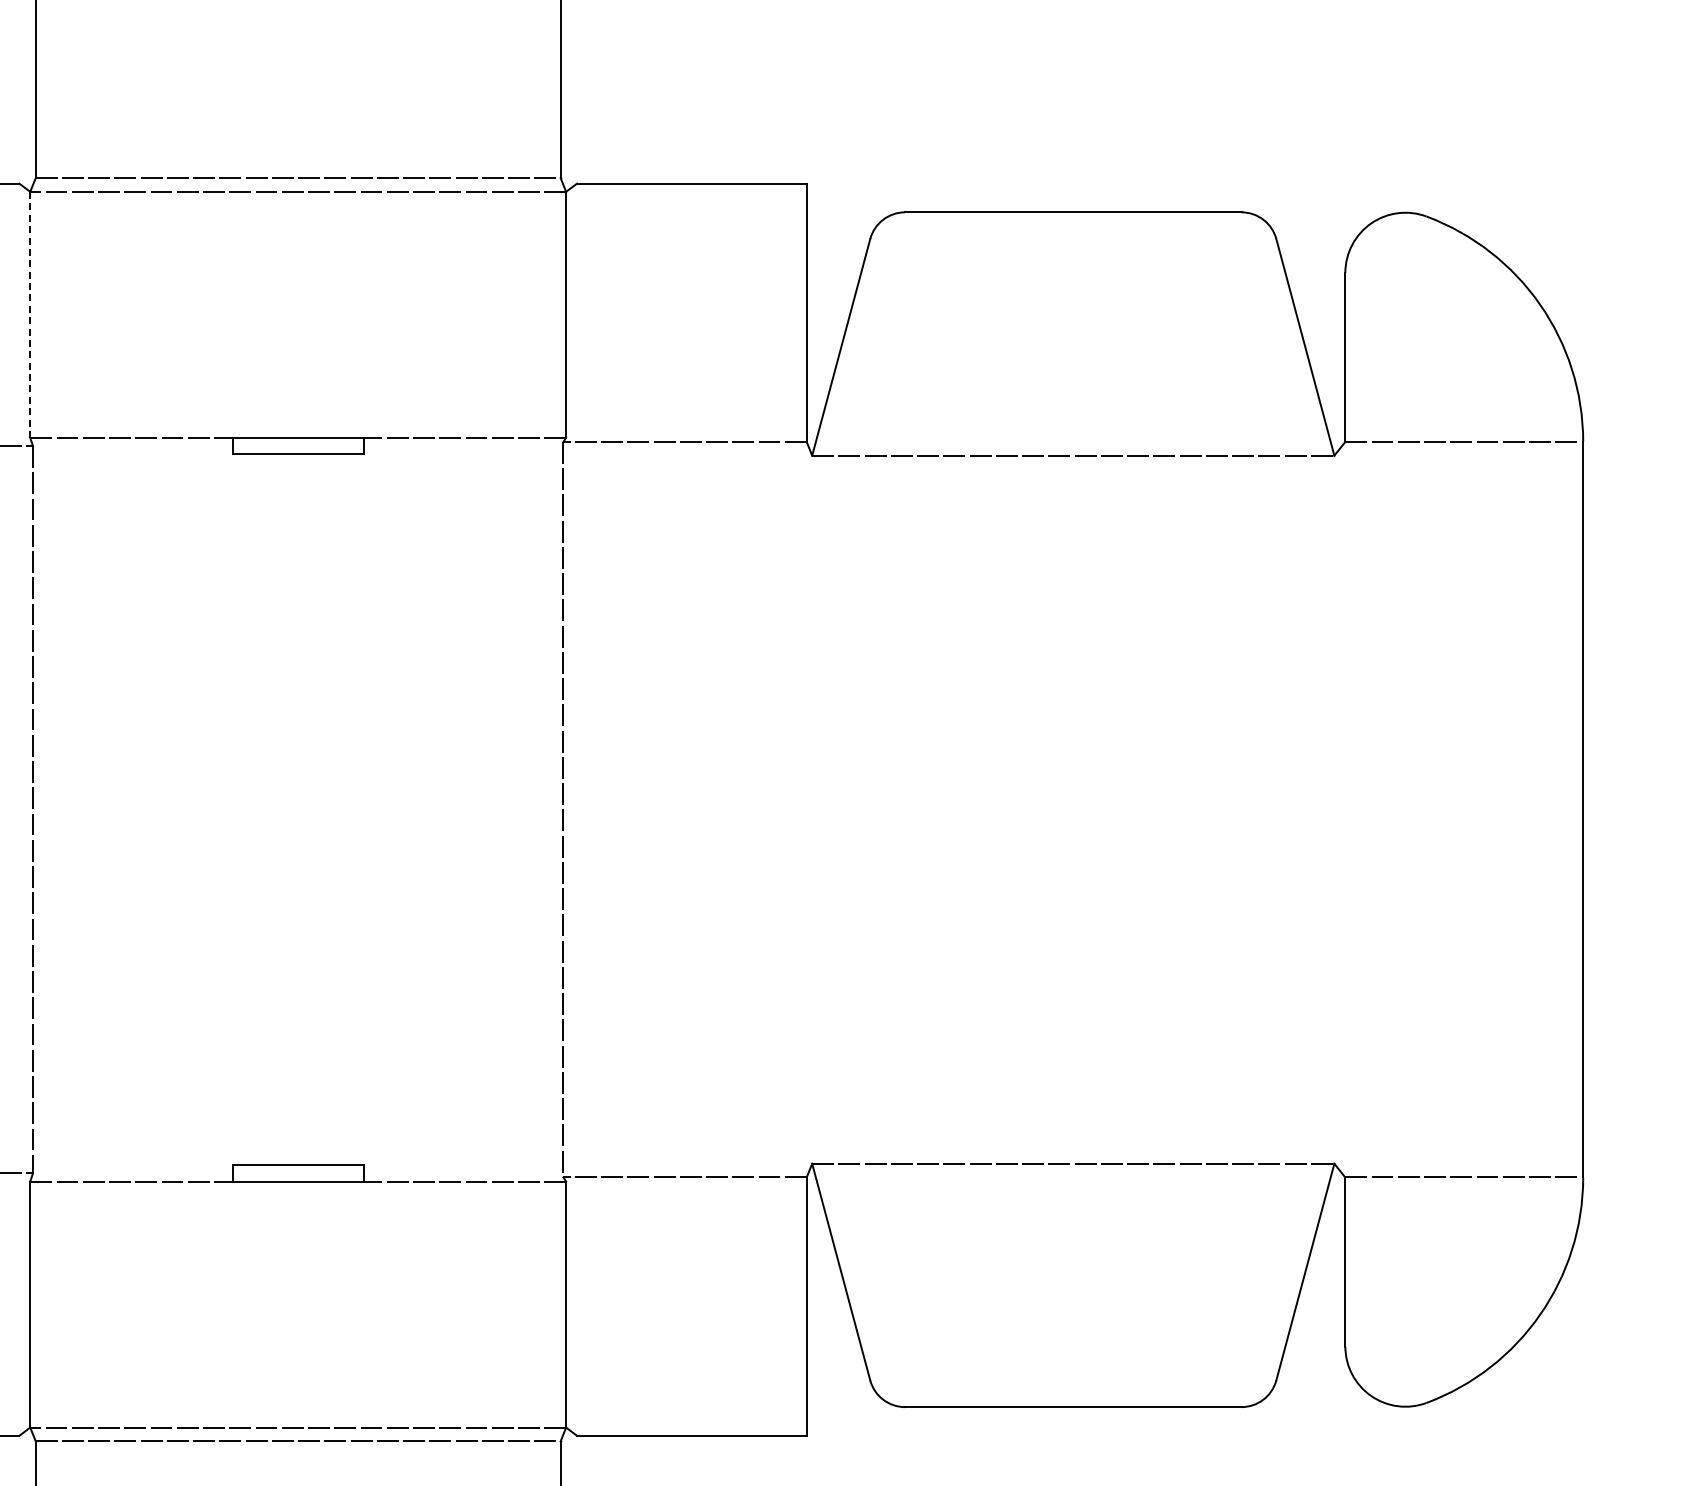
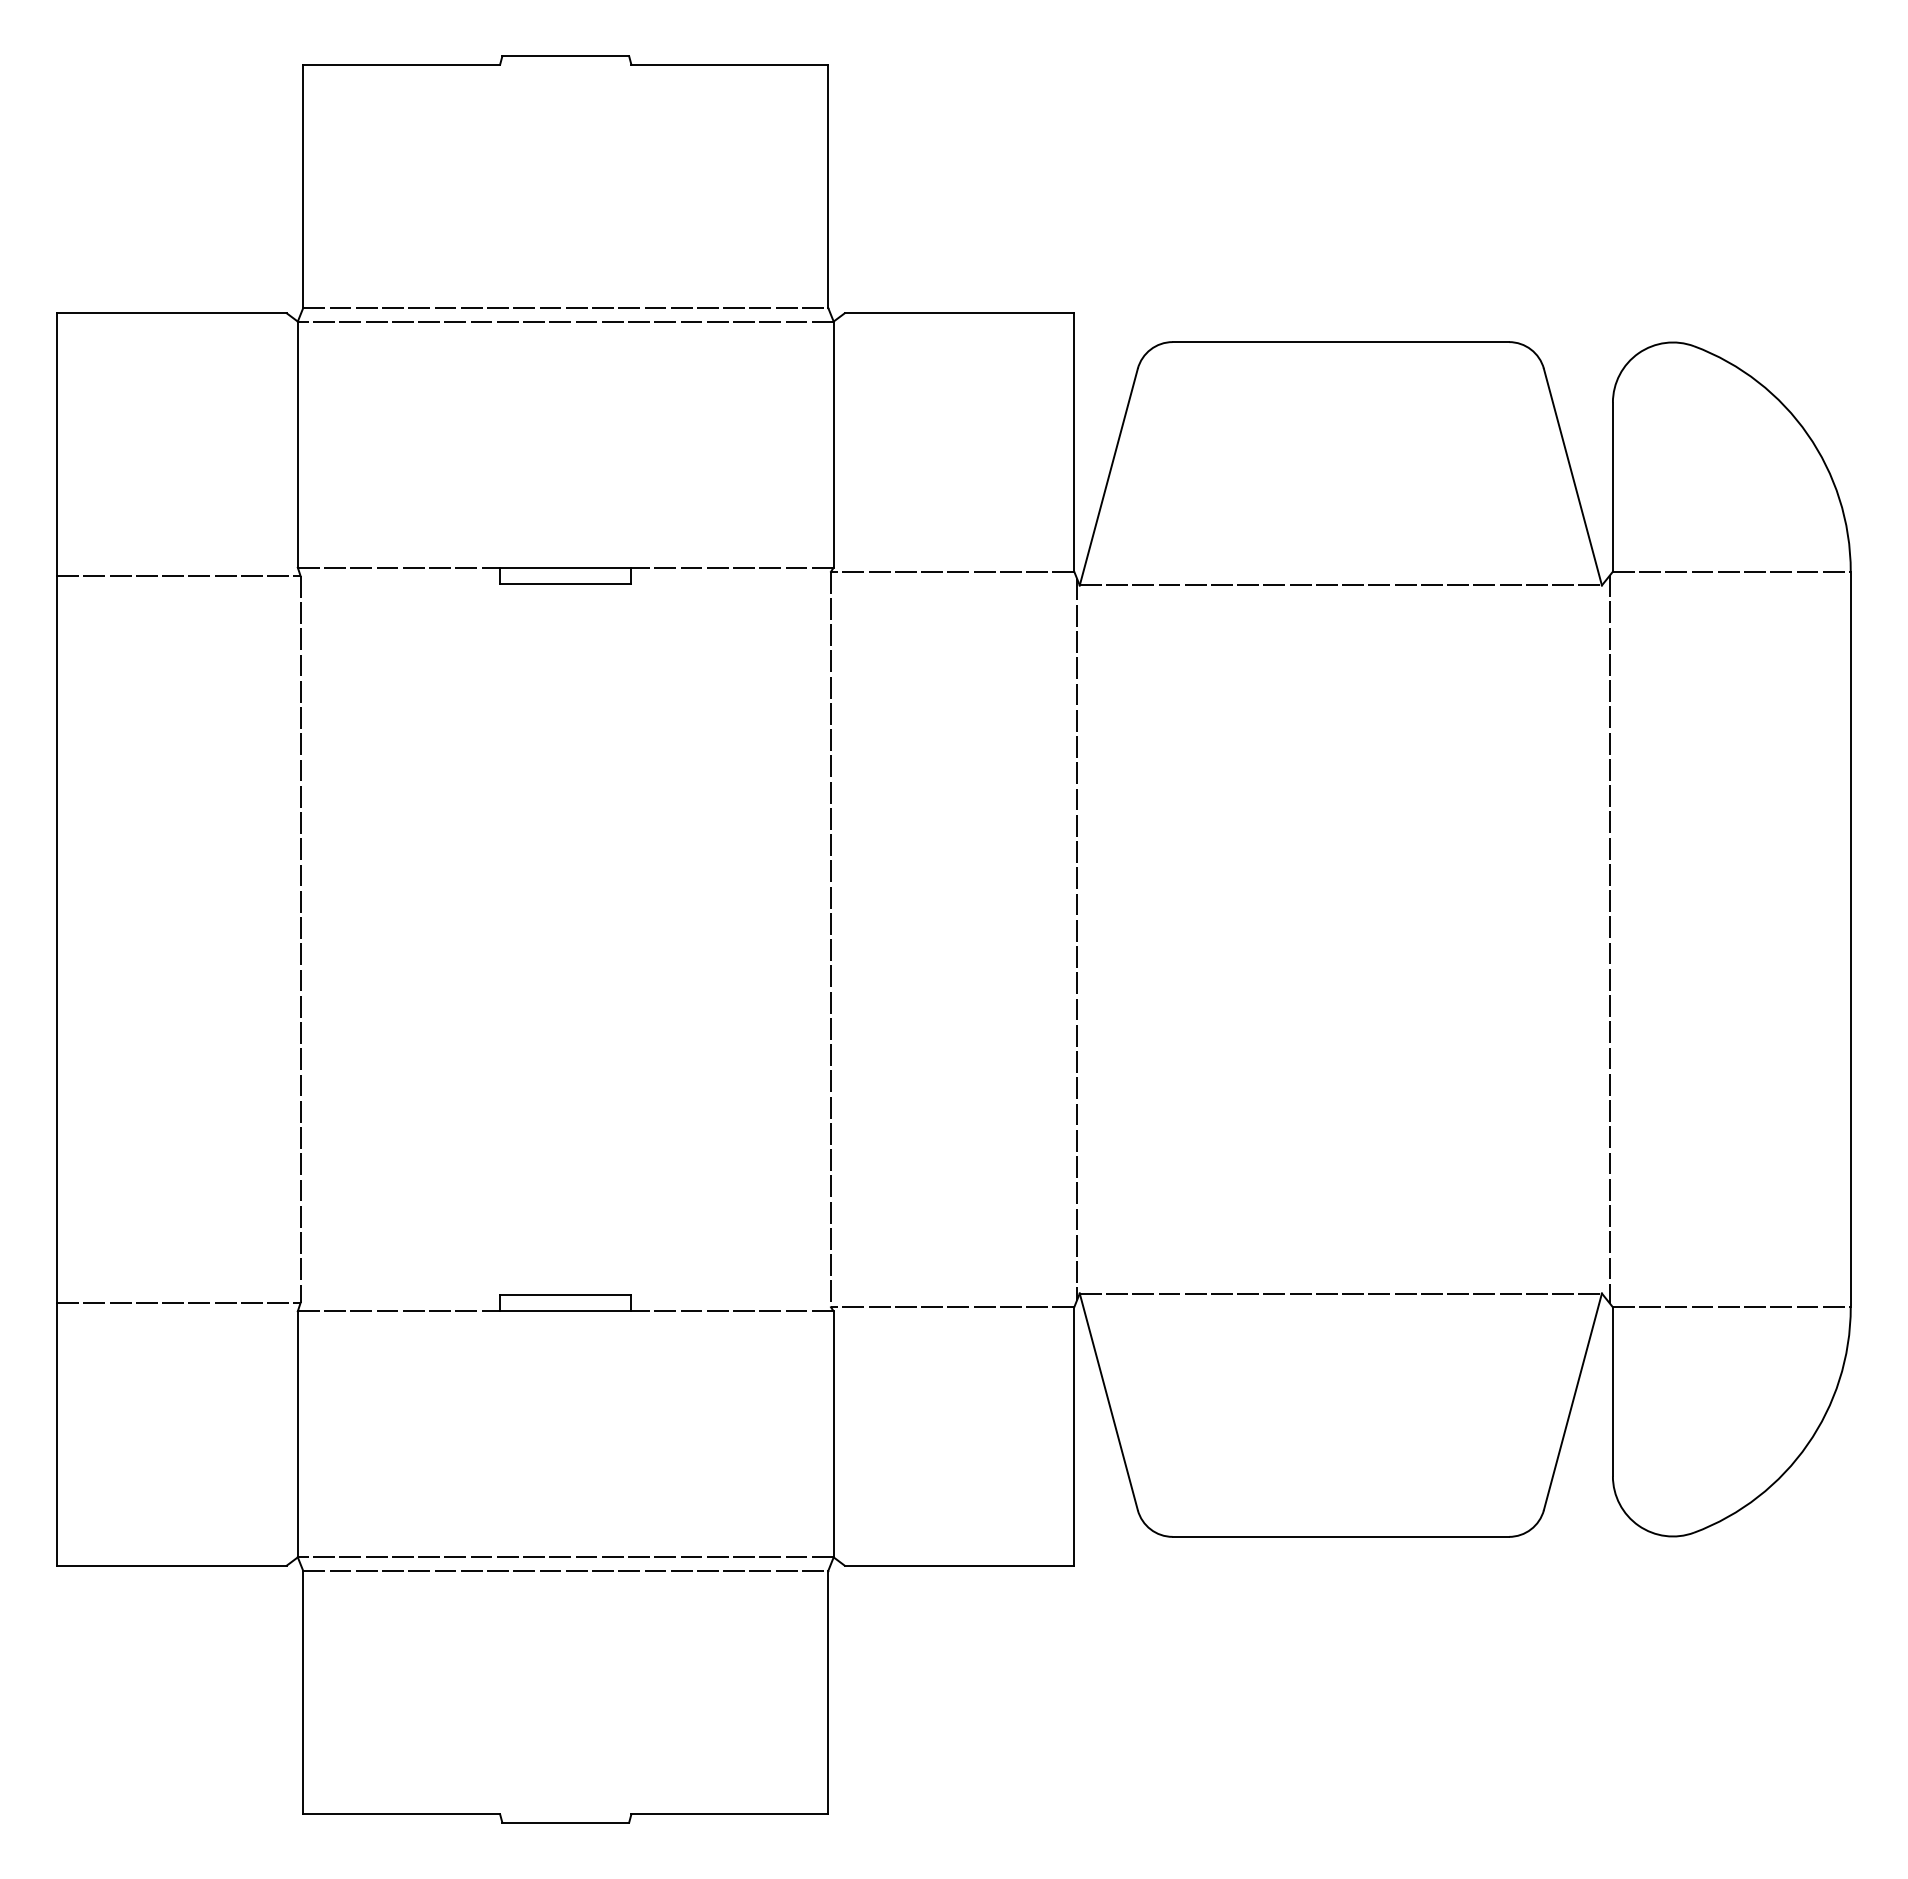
line: (29, 314) -> (297, 444), dashed -> solid
line: (809, 809) -> (1077, 939), added
line: (1342, 809) -> (1610, 939), added

